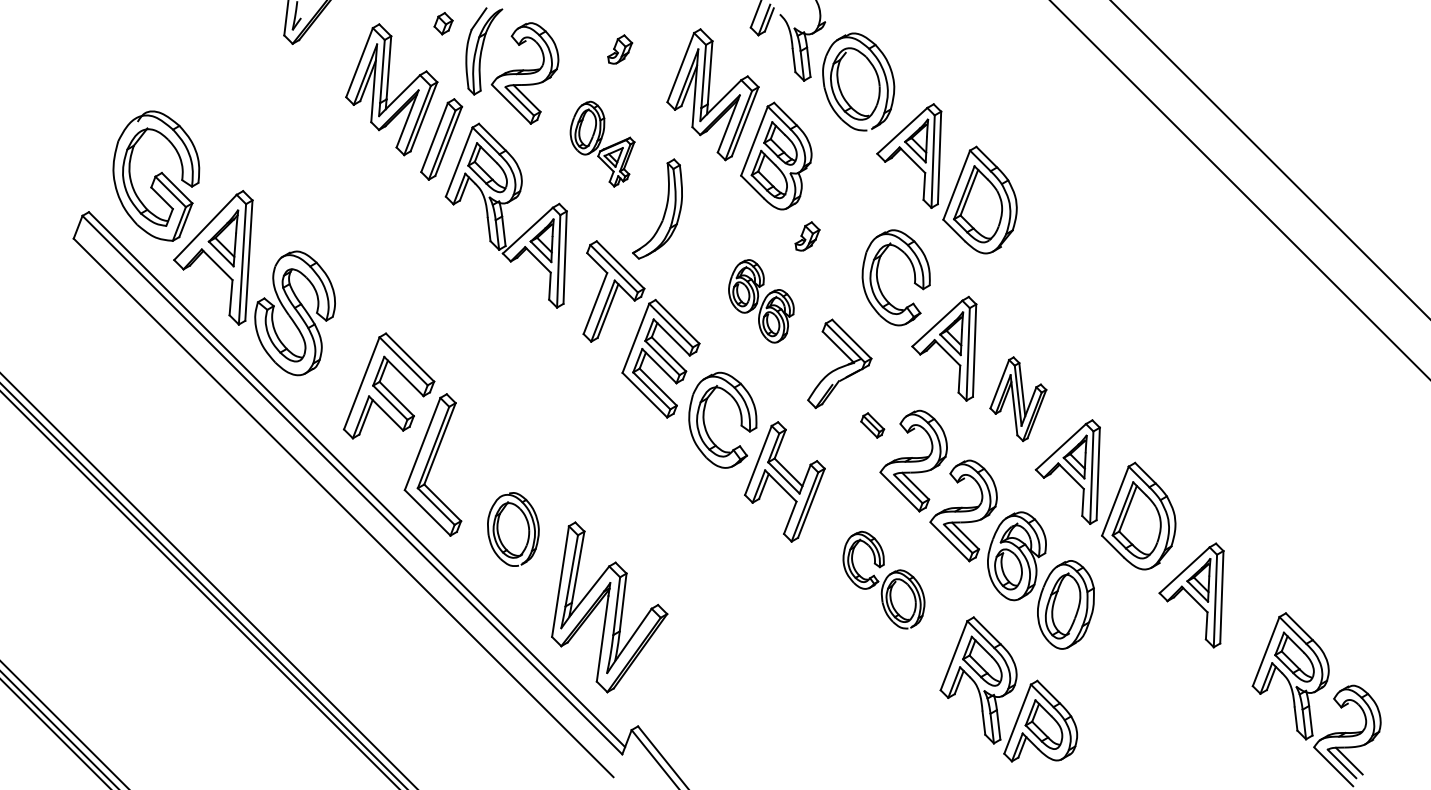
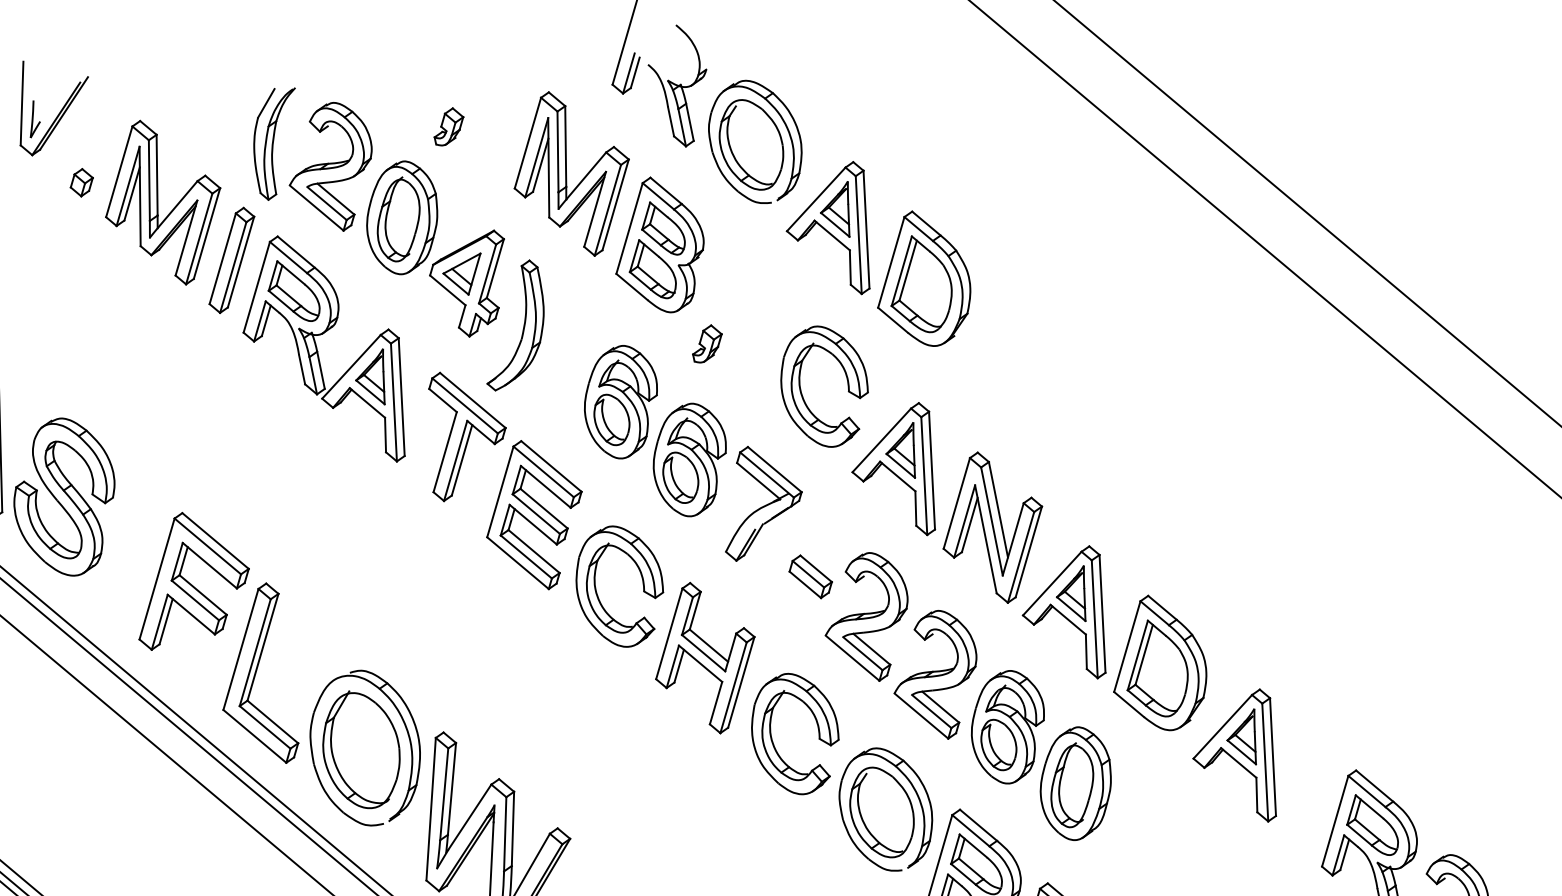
part: (443, 23) -> (81, 182), moved
part: (602, 143) -> (436, 248), size x1.67
part: (761, 301) -> (655, 431), size x1.67
part: (1018, 398) -> (993, 526), size x1.43
part: (872, 425) -> (810, 576), size x1.43
part: (513, 529) -> (365, 748), size x1.67
part: (883, 579) -> (841, 771), size x1.67

